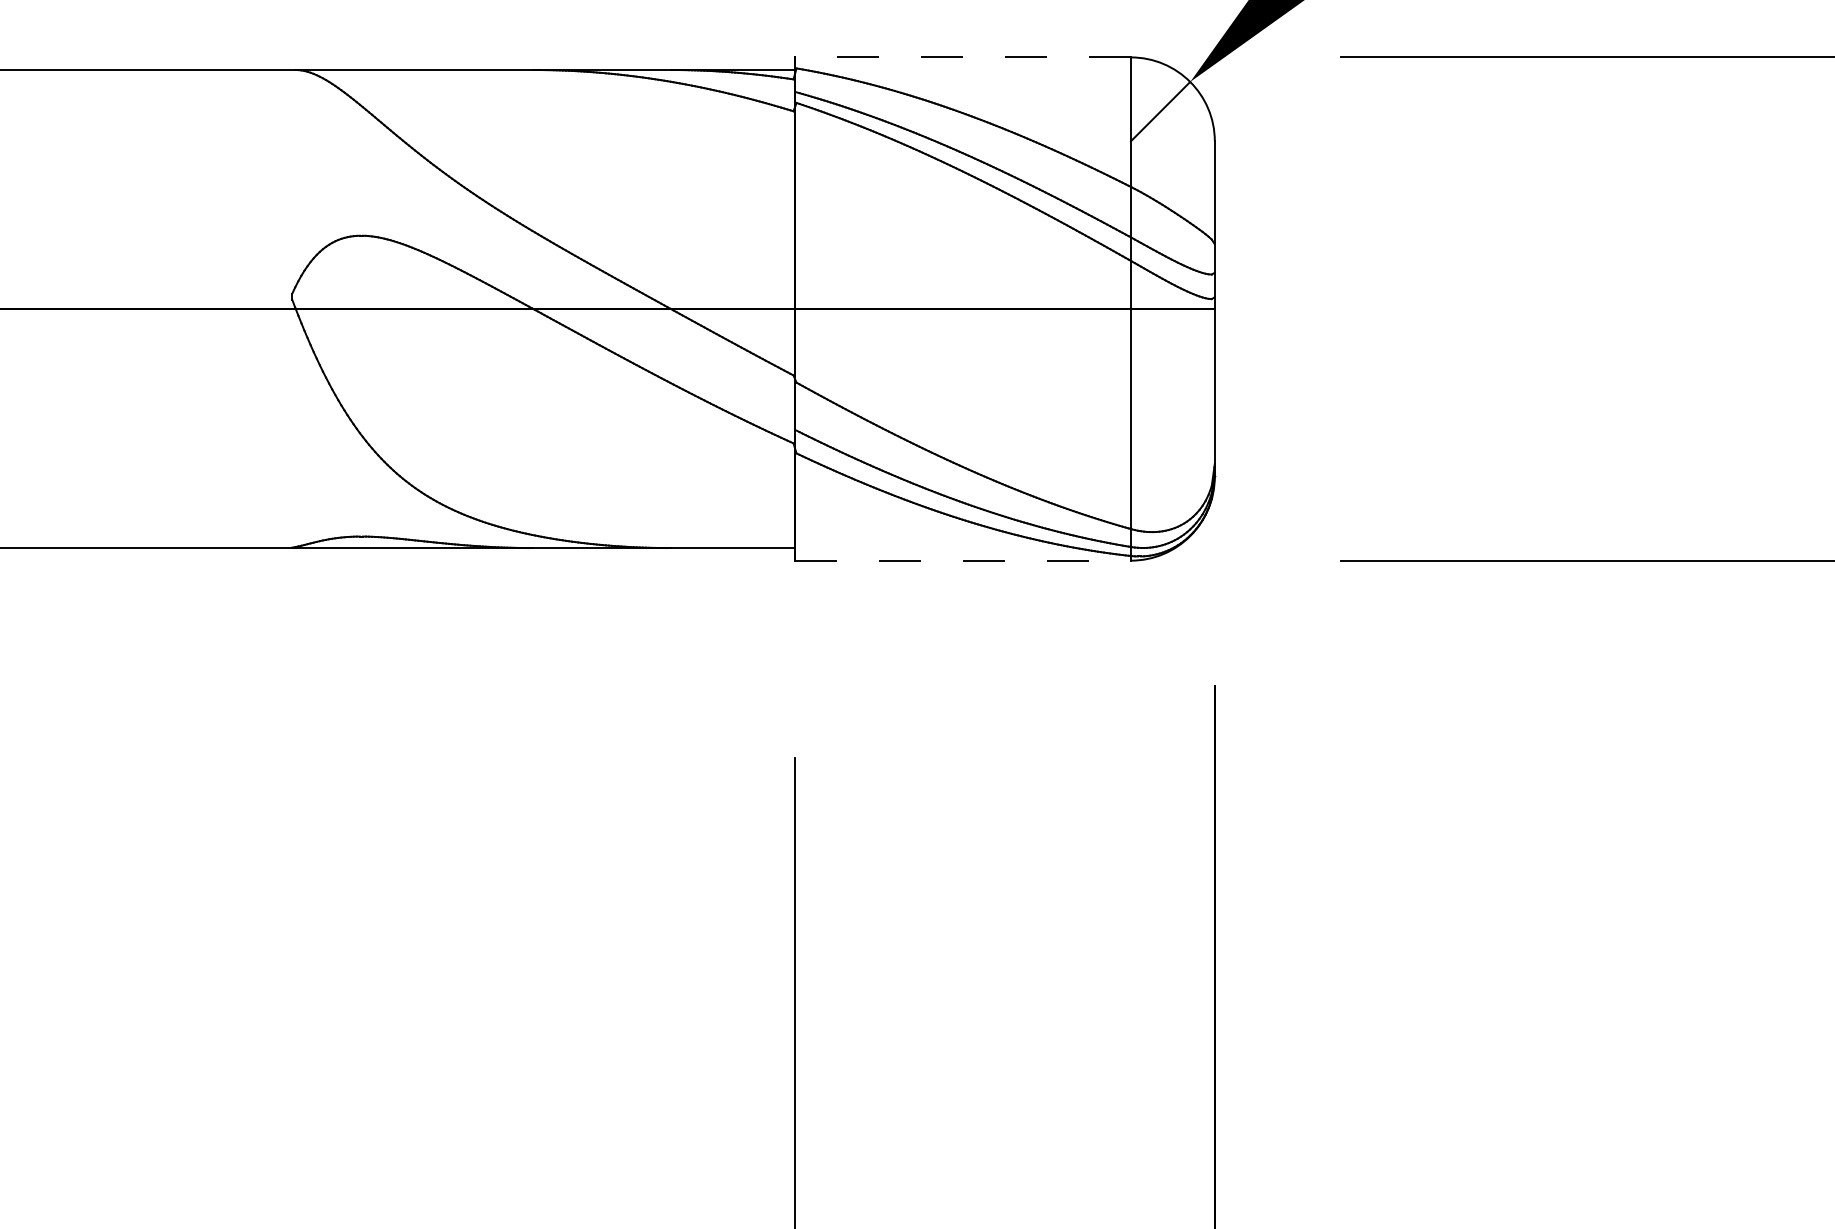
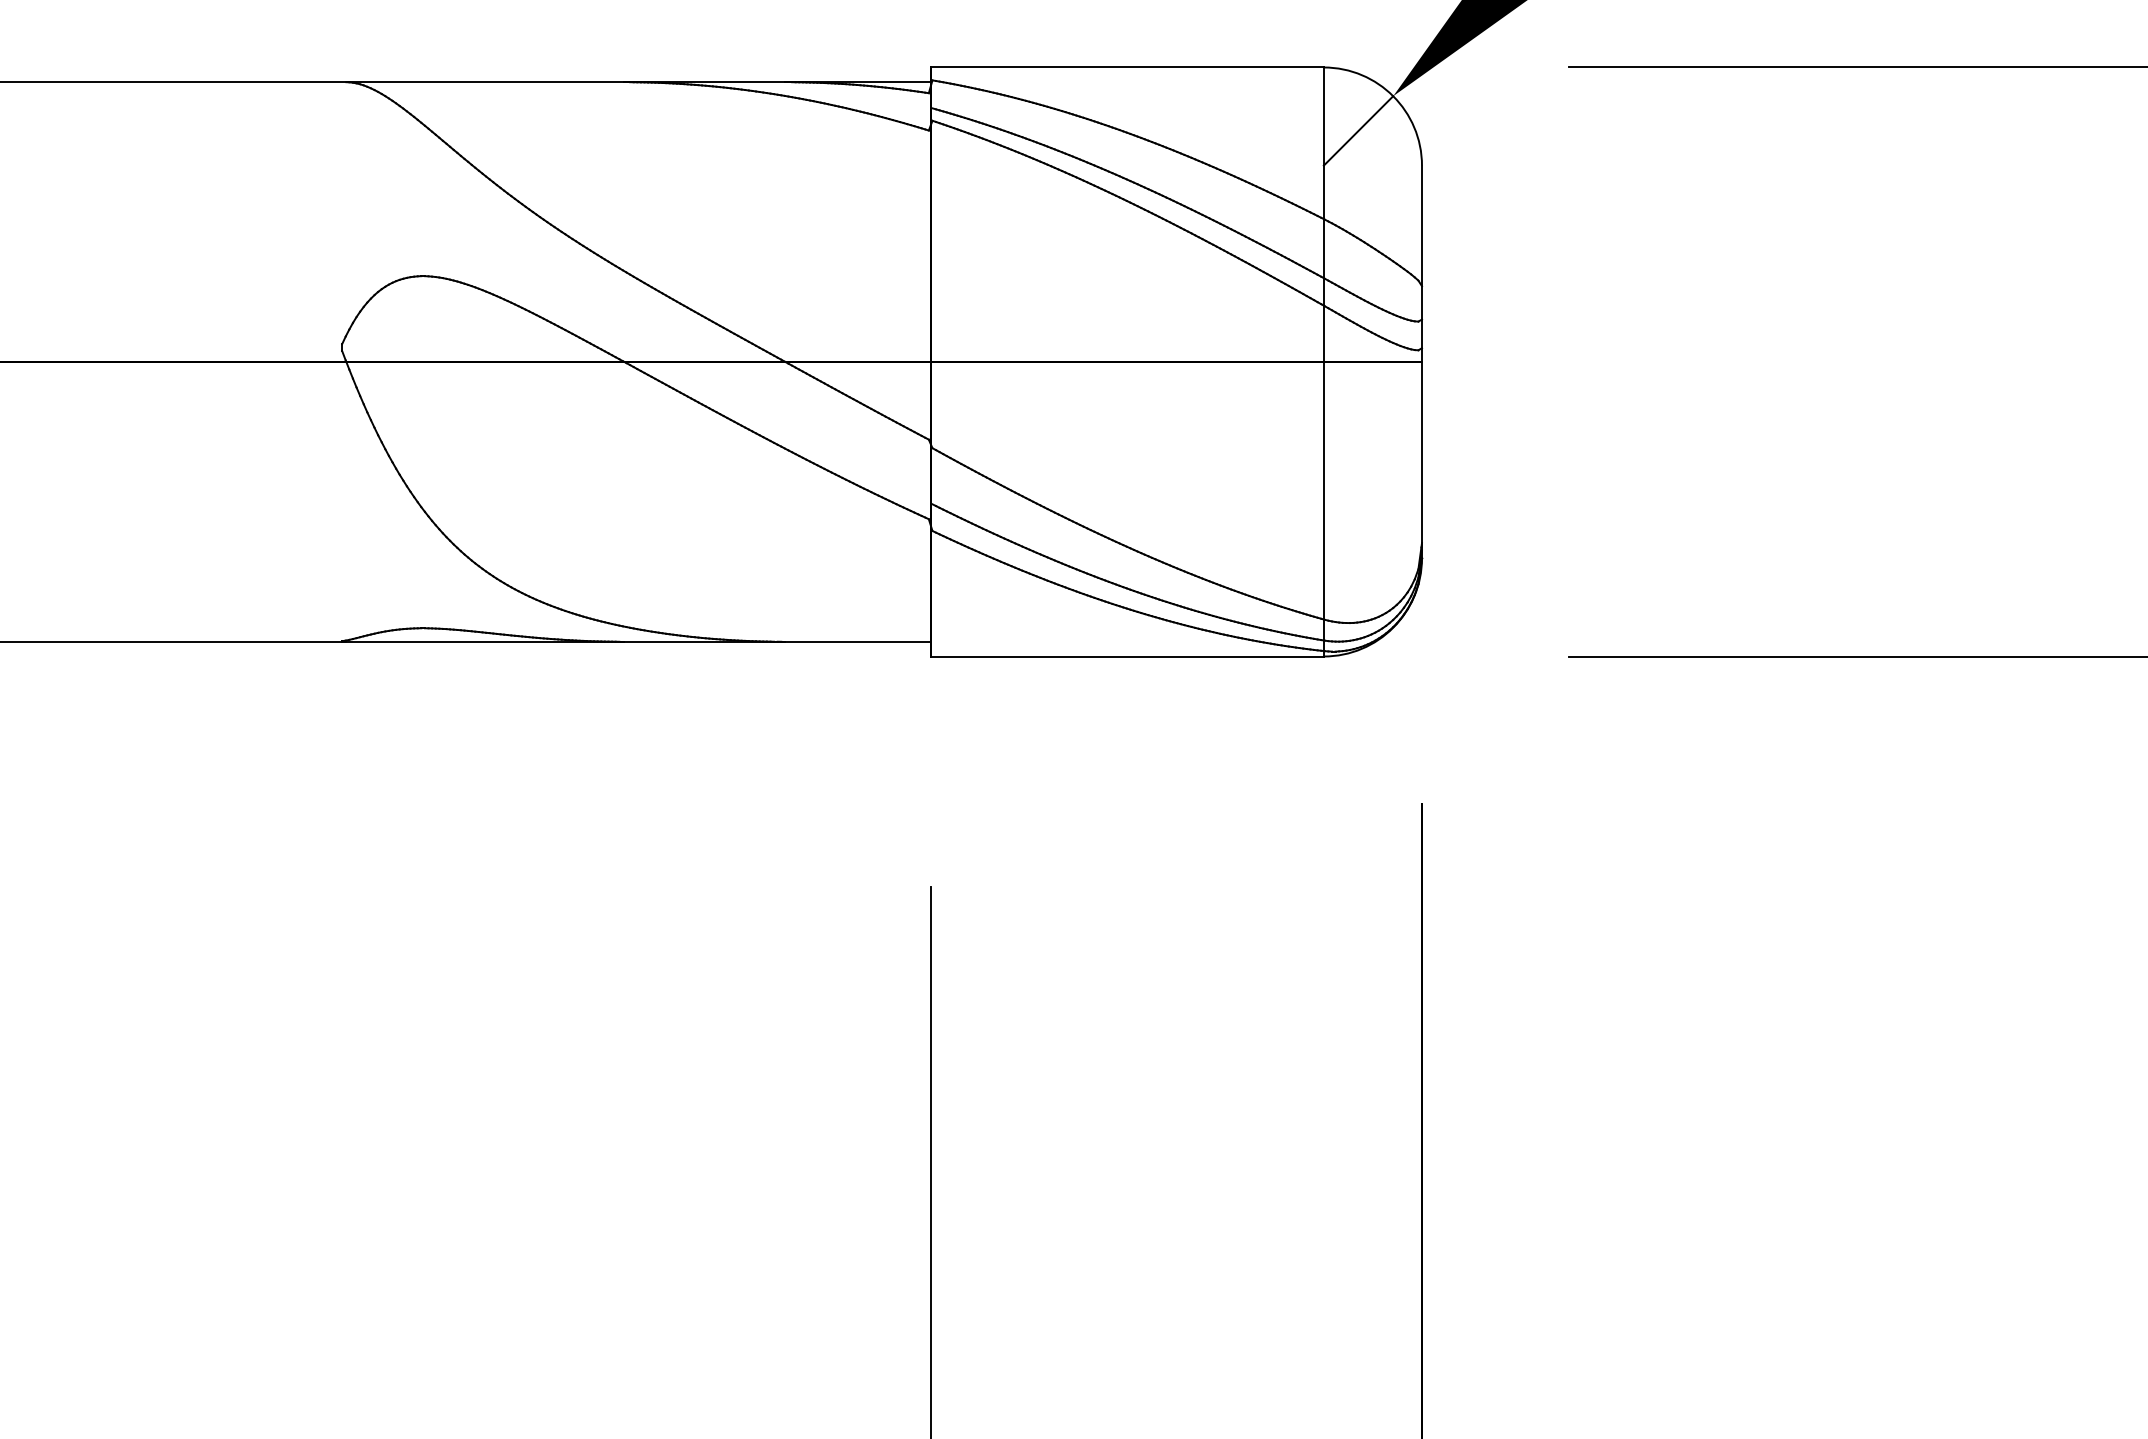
line: (962, 57) -> (1126, 67), dashed -> solid
line: (963, 560) -> (1127, 656), dashed -> solid

